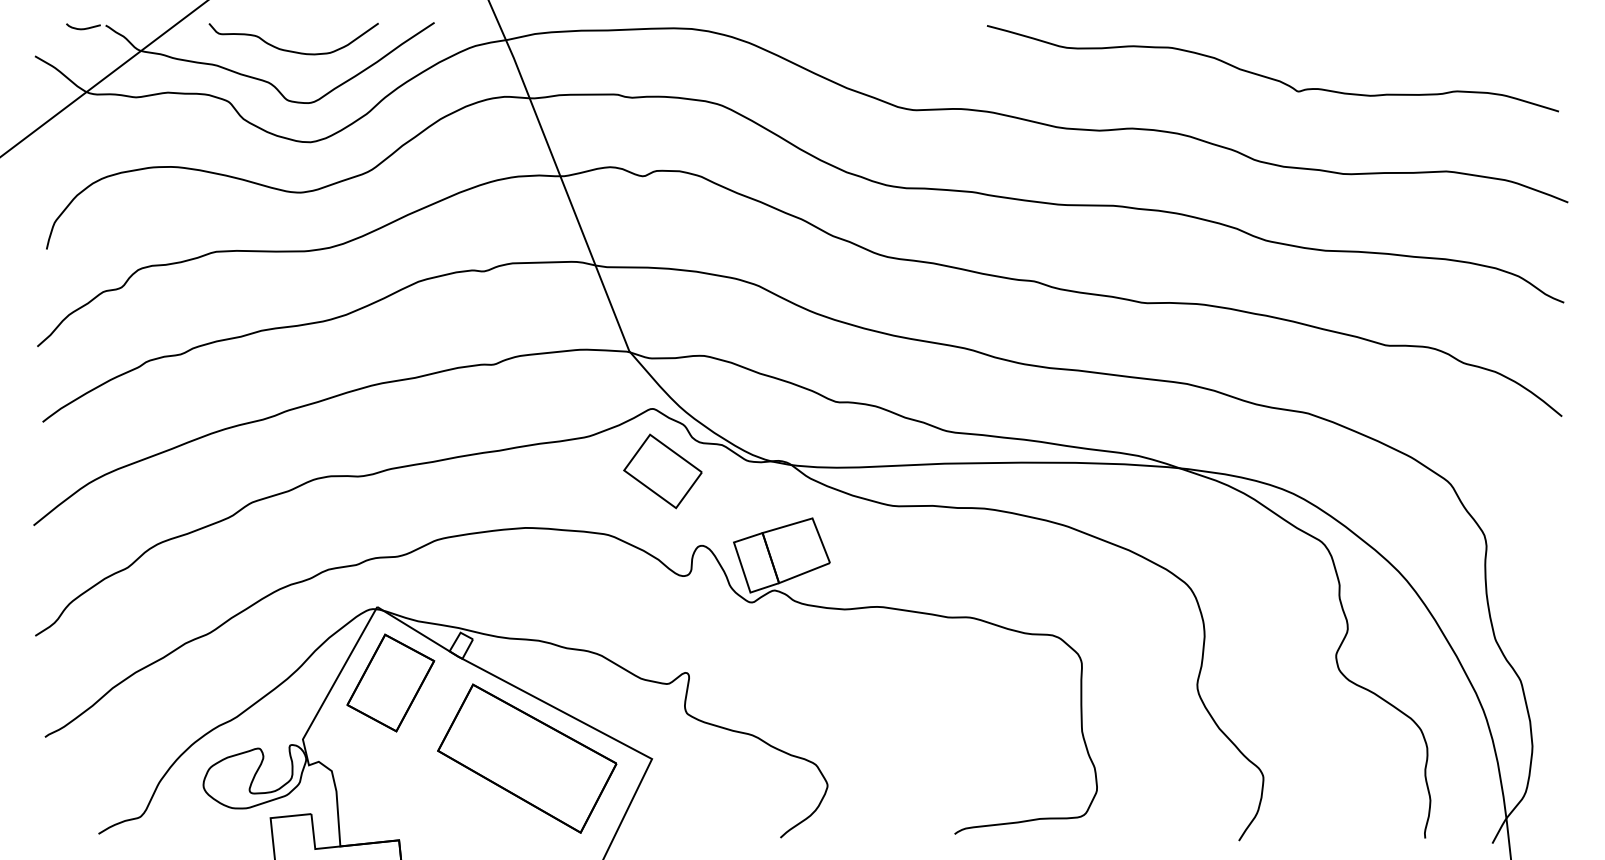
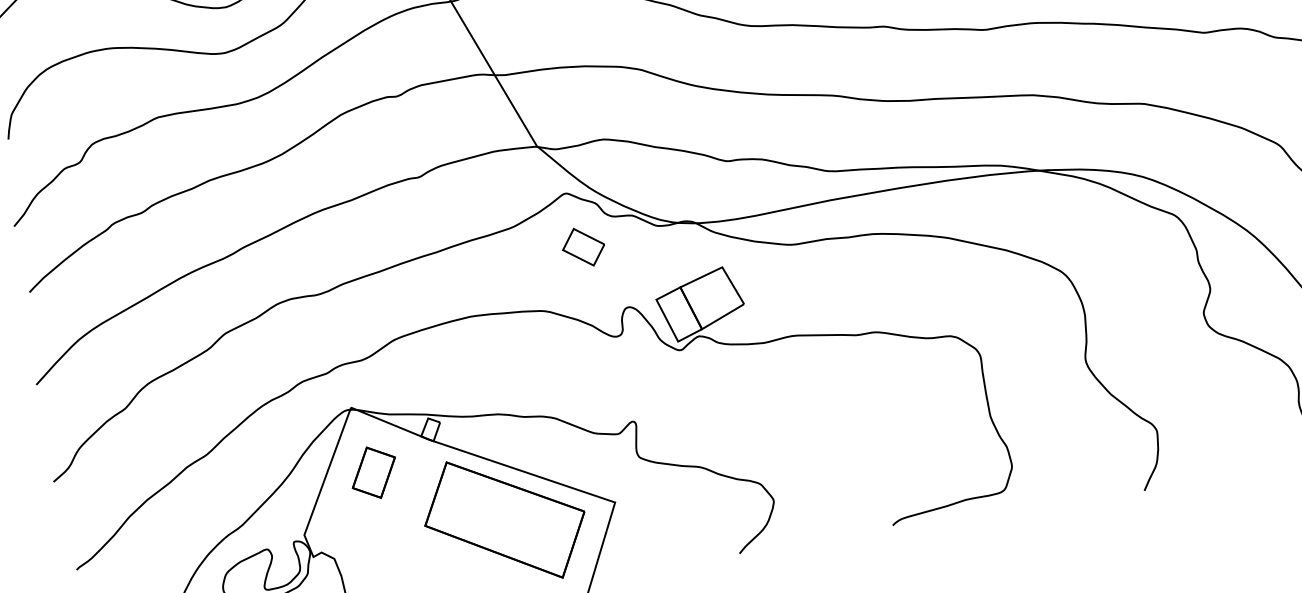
part: (662, 471) -> (583, 247), size x0.6
part: (390, 682) -> (373, 472), size x0.6

